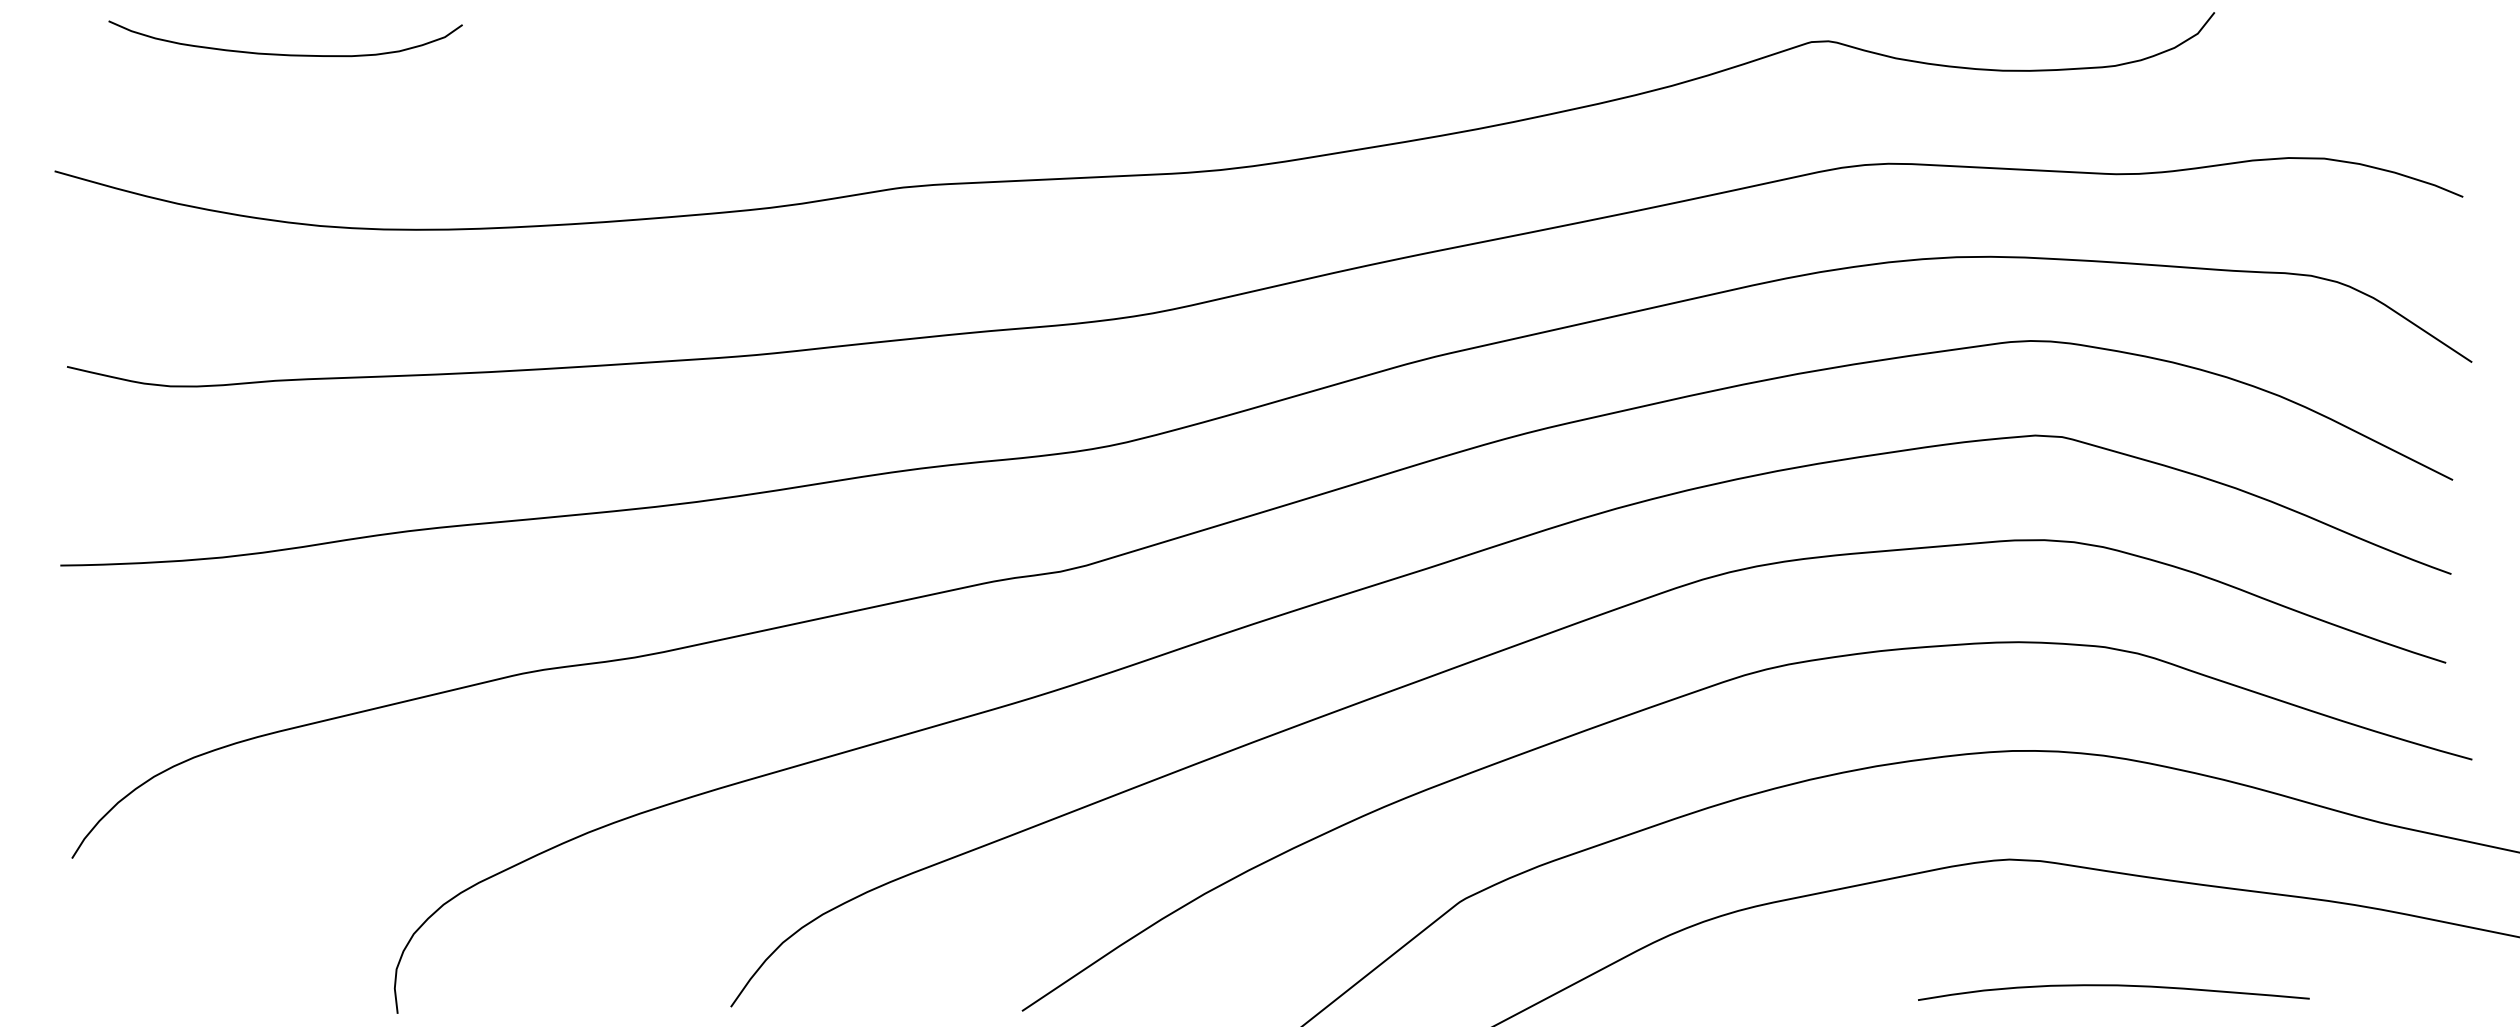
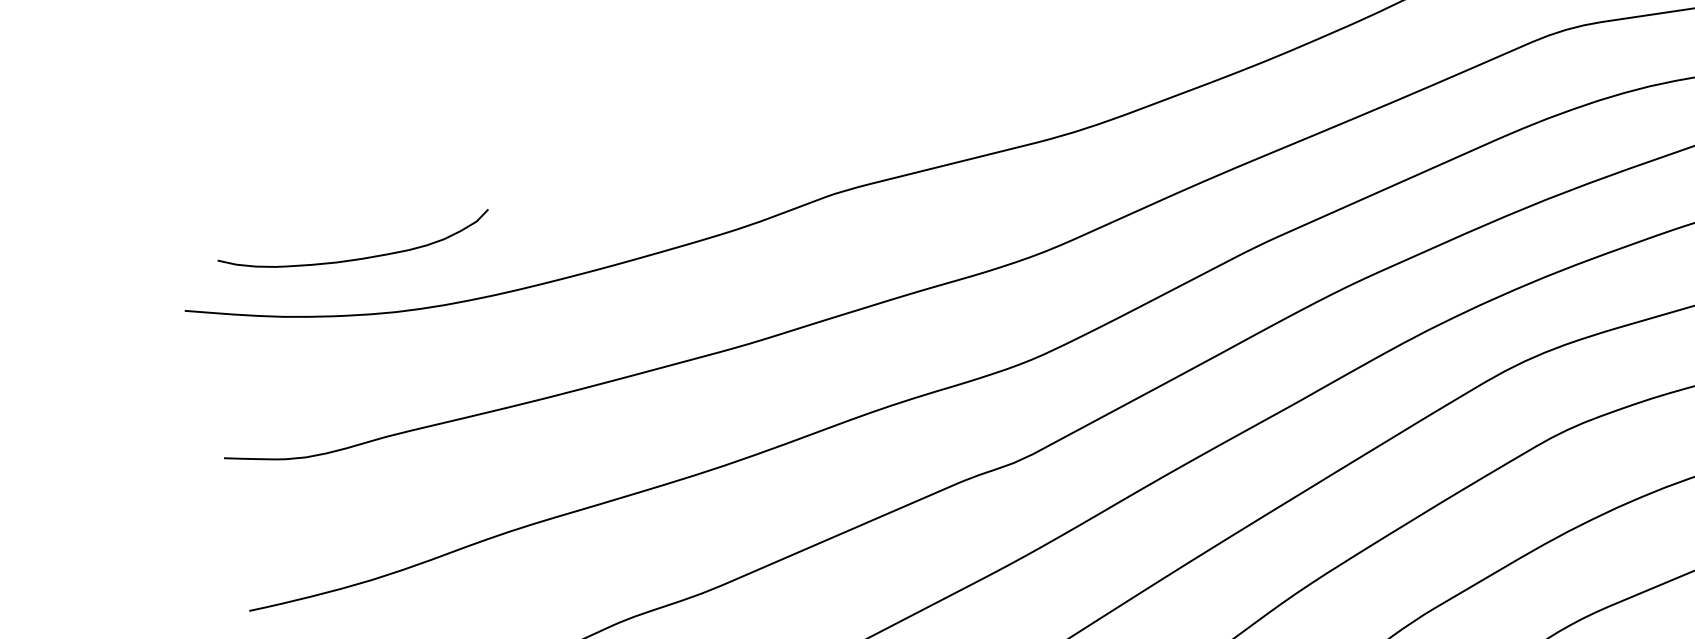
curve: (280, 53) -> (353, 259), moved

